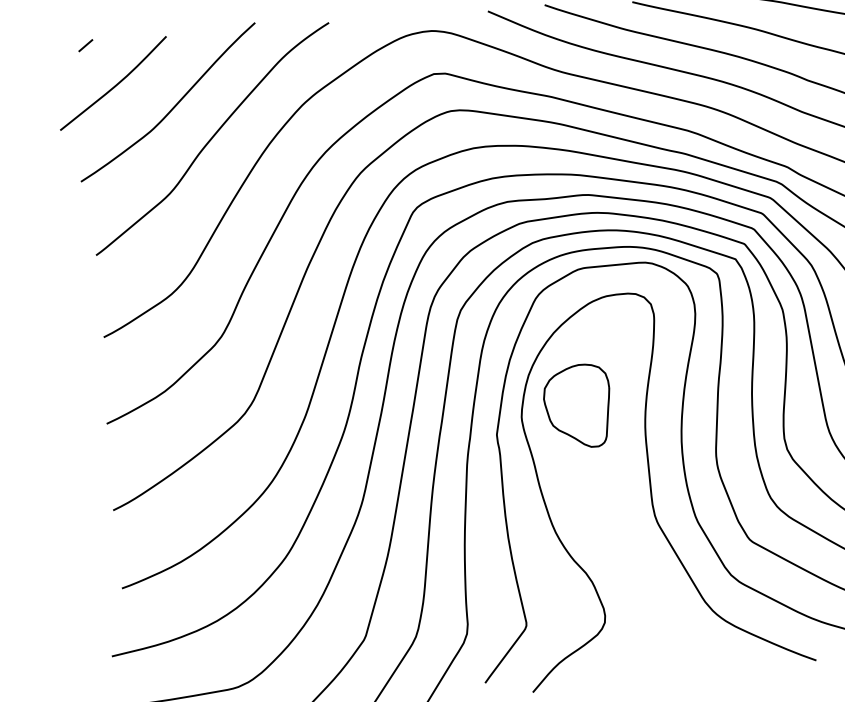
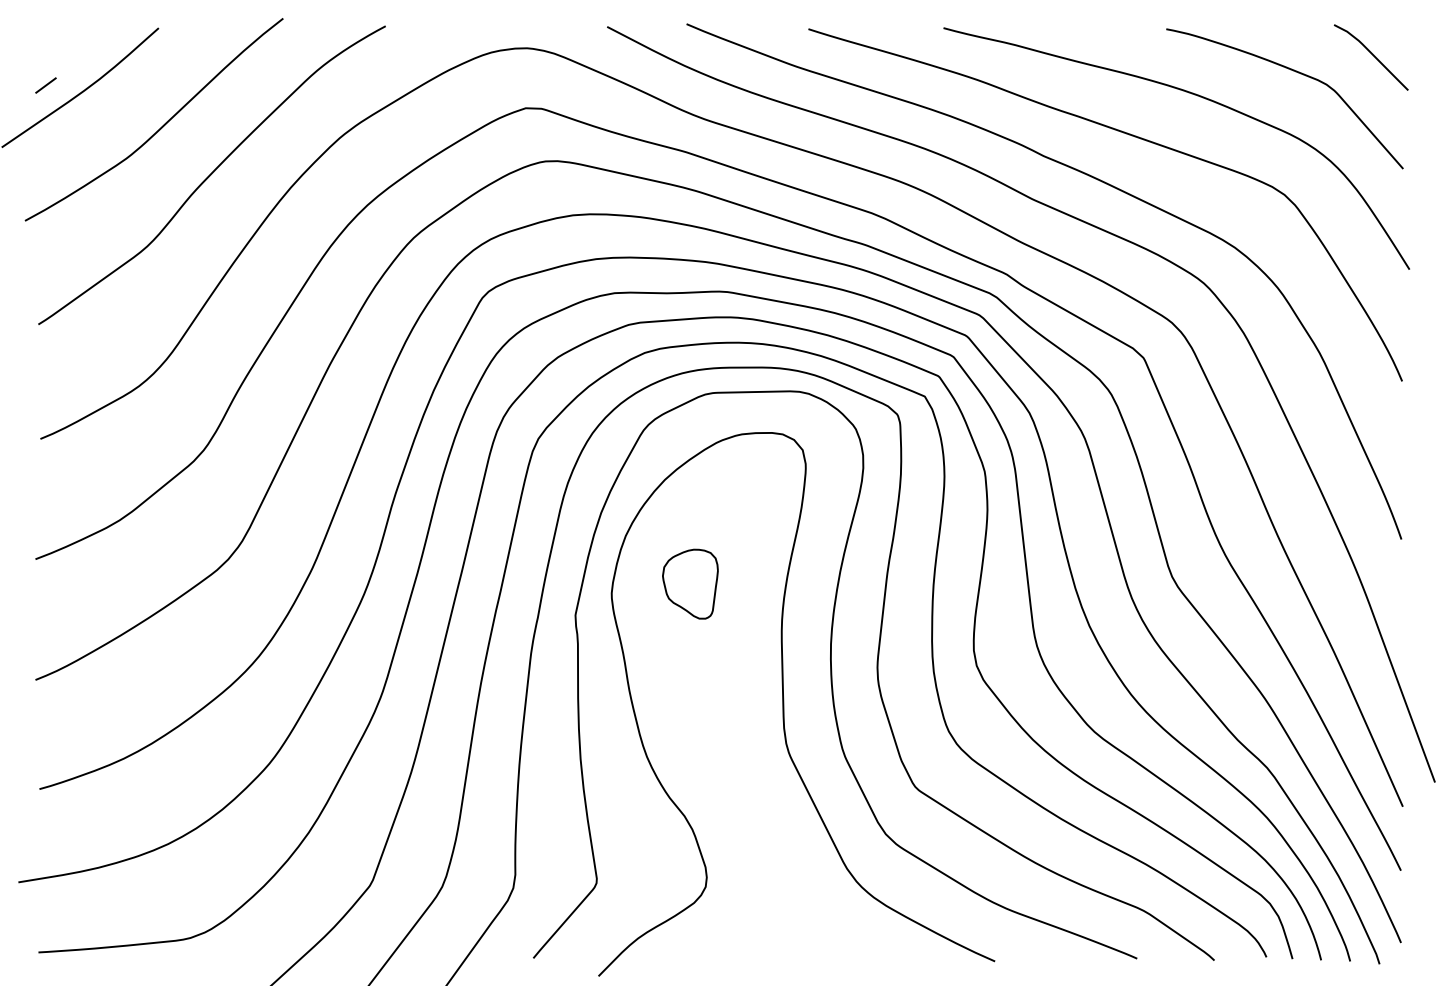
line: (85, 45) -> (45, 85), moved
part: (577, 405) -> (690, 583), size x0.6

